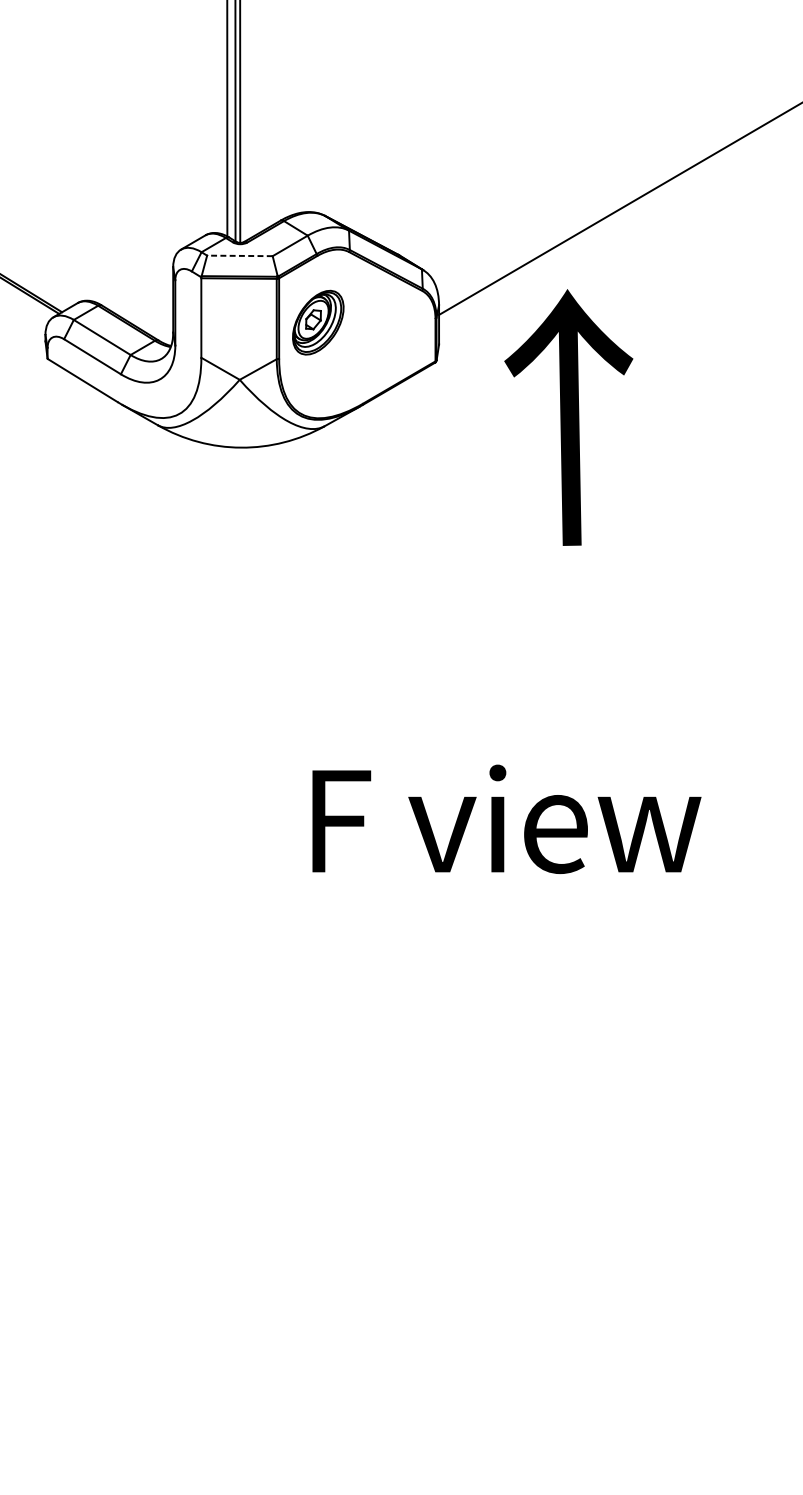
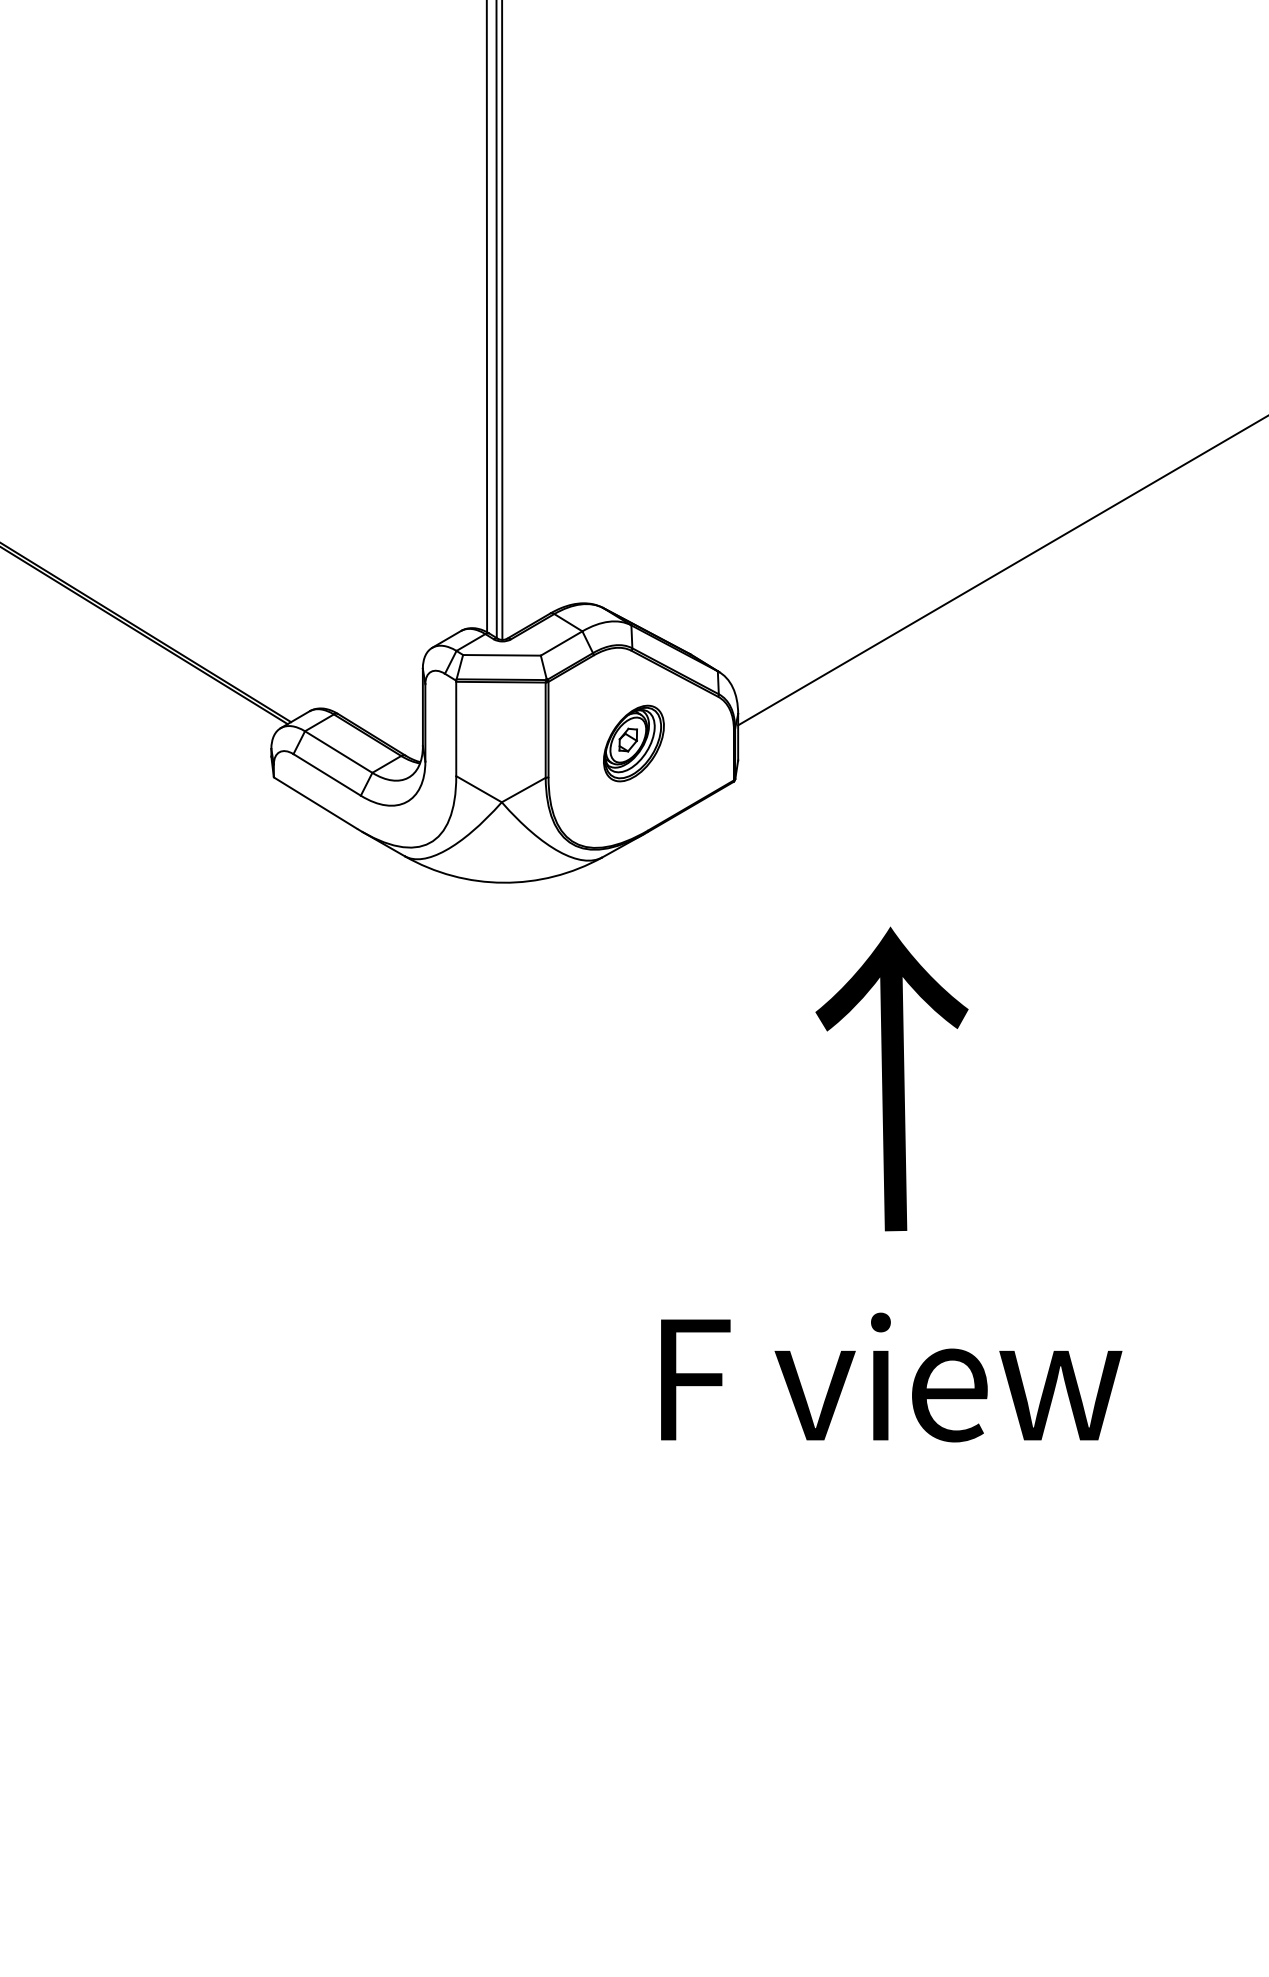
line: (239, 256) -> (501, 655), dashed -> solid
part: (317, 322) -> (633, 743), moved
text: (568, 417) -> (891, 1078), moved
text: (506, 819) -> (891, 1377), moved

